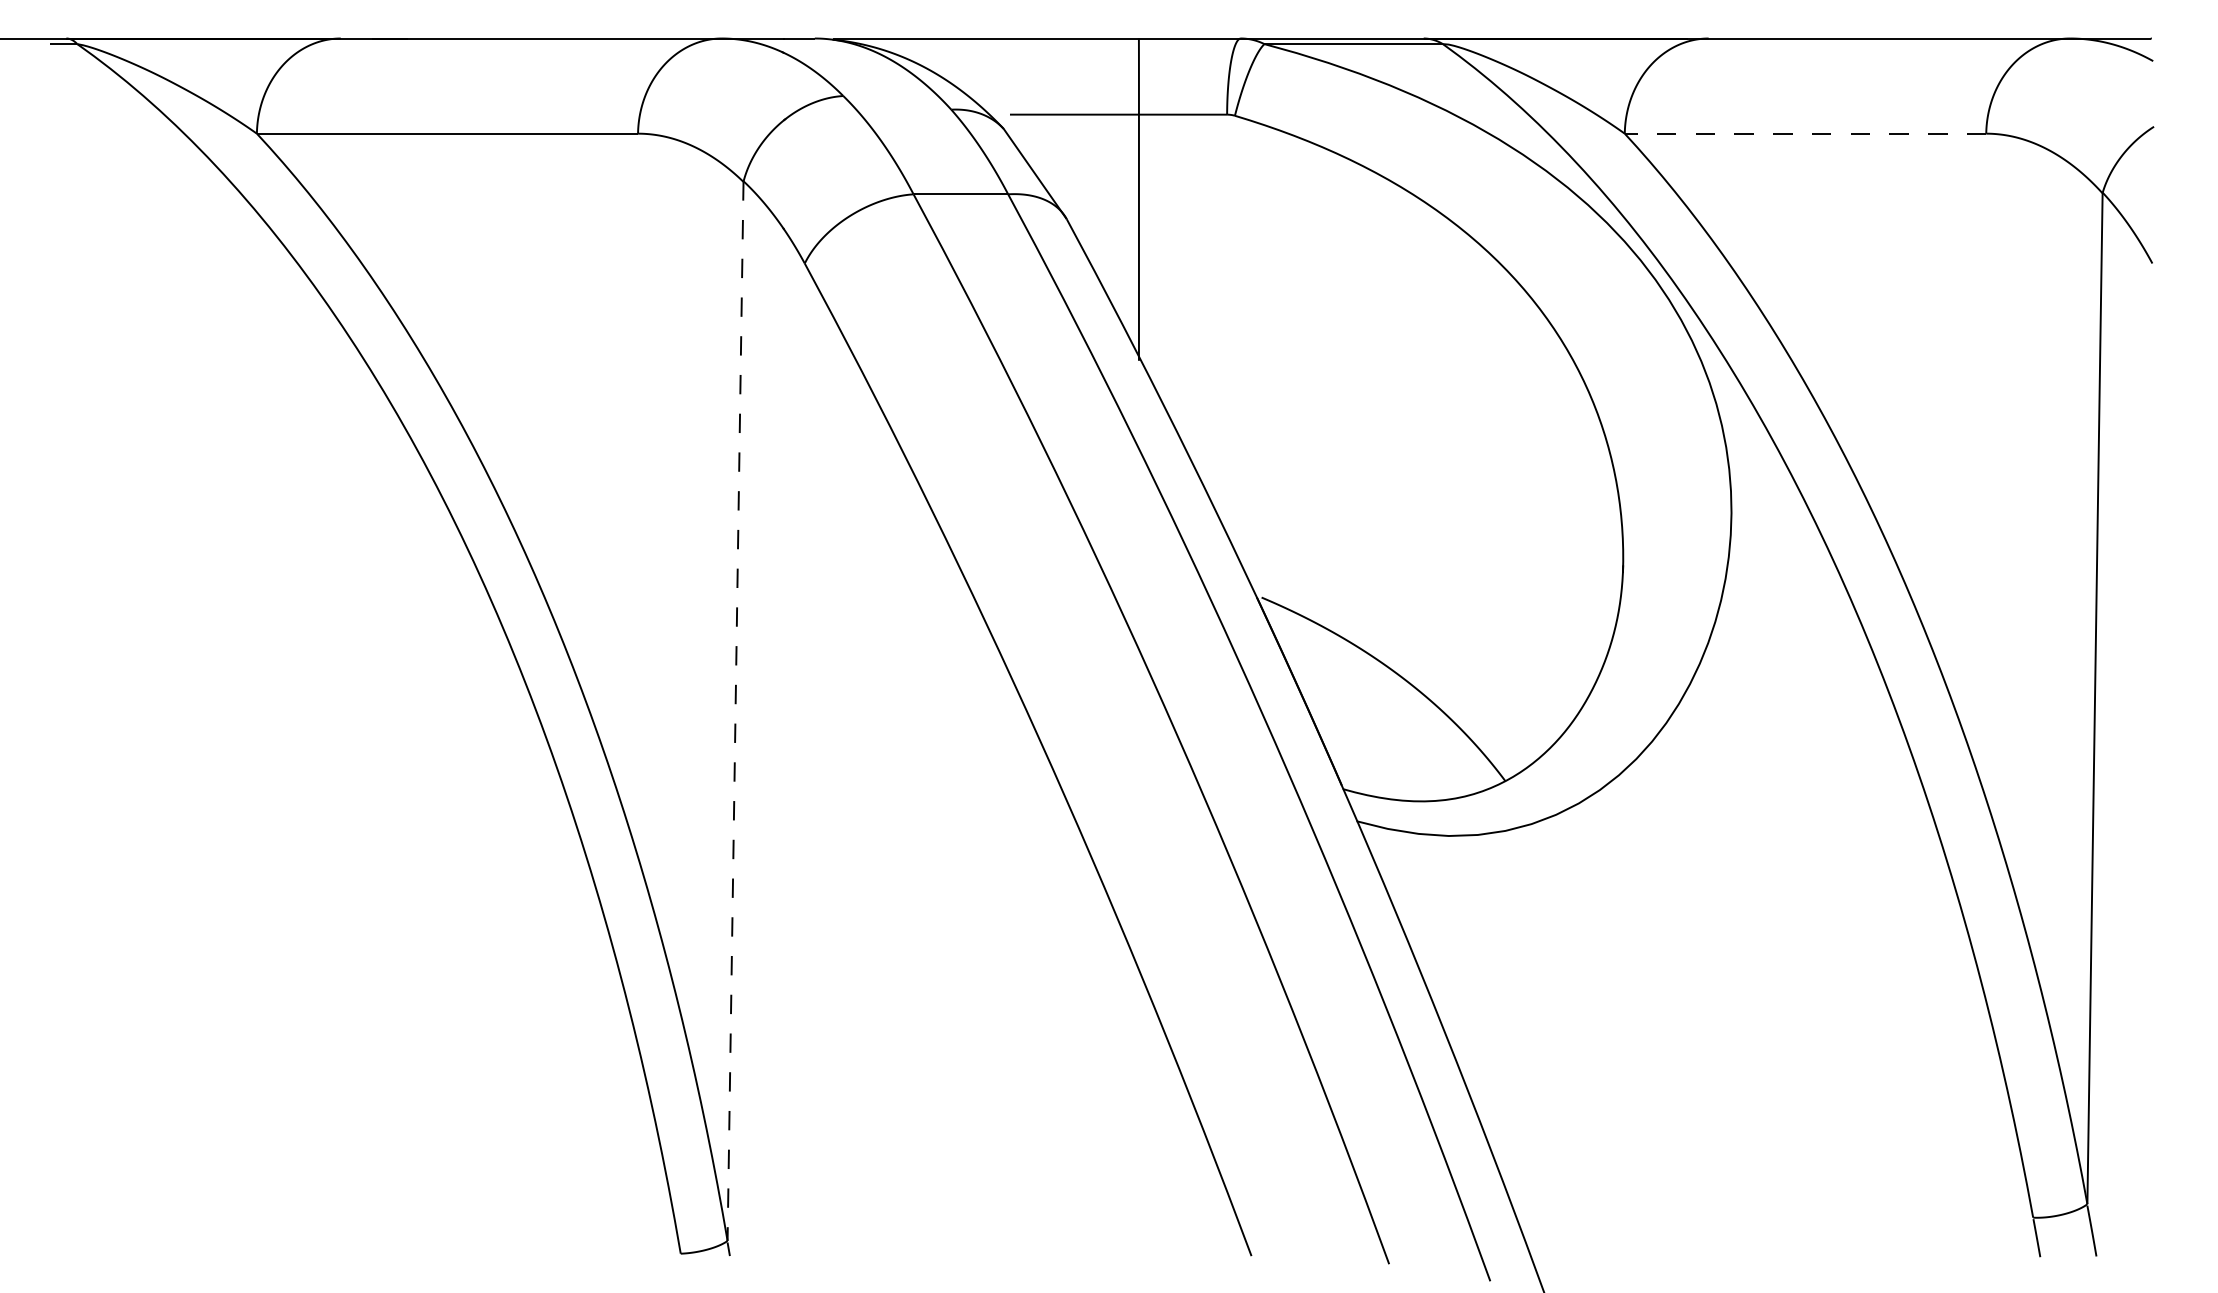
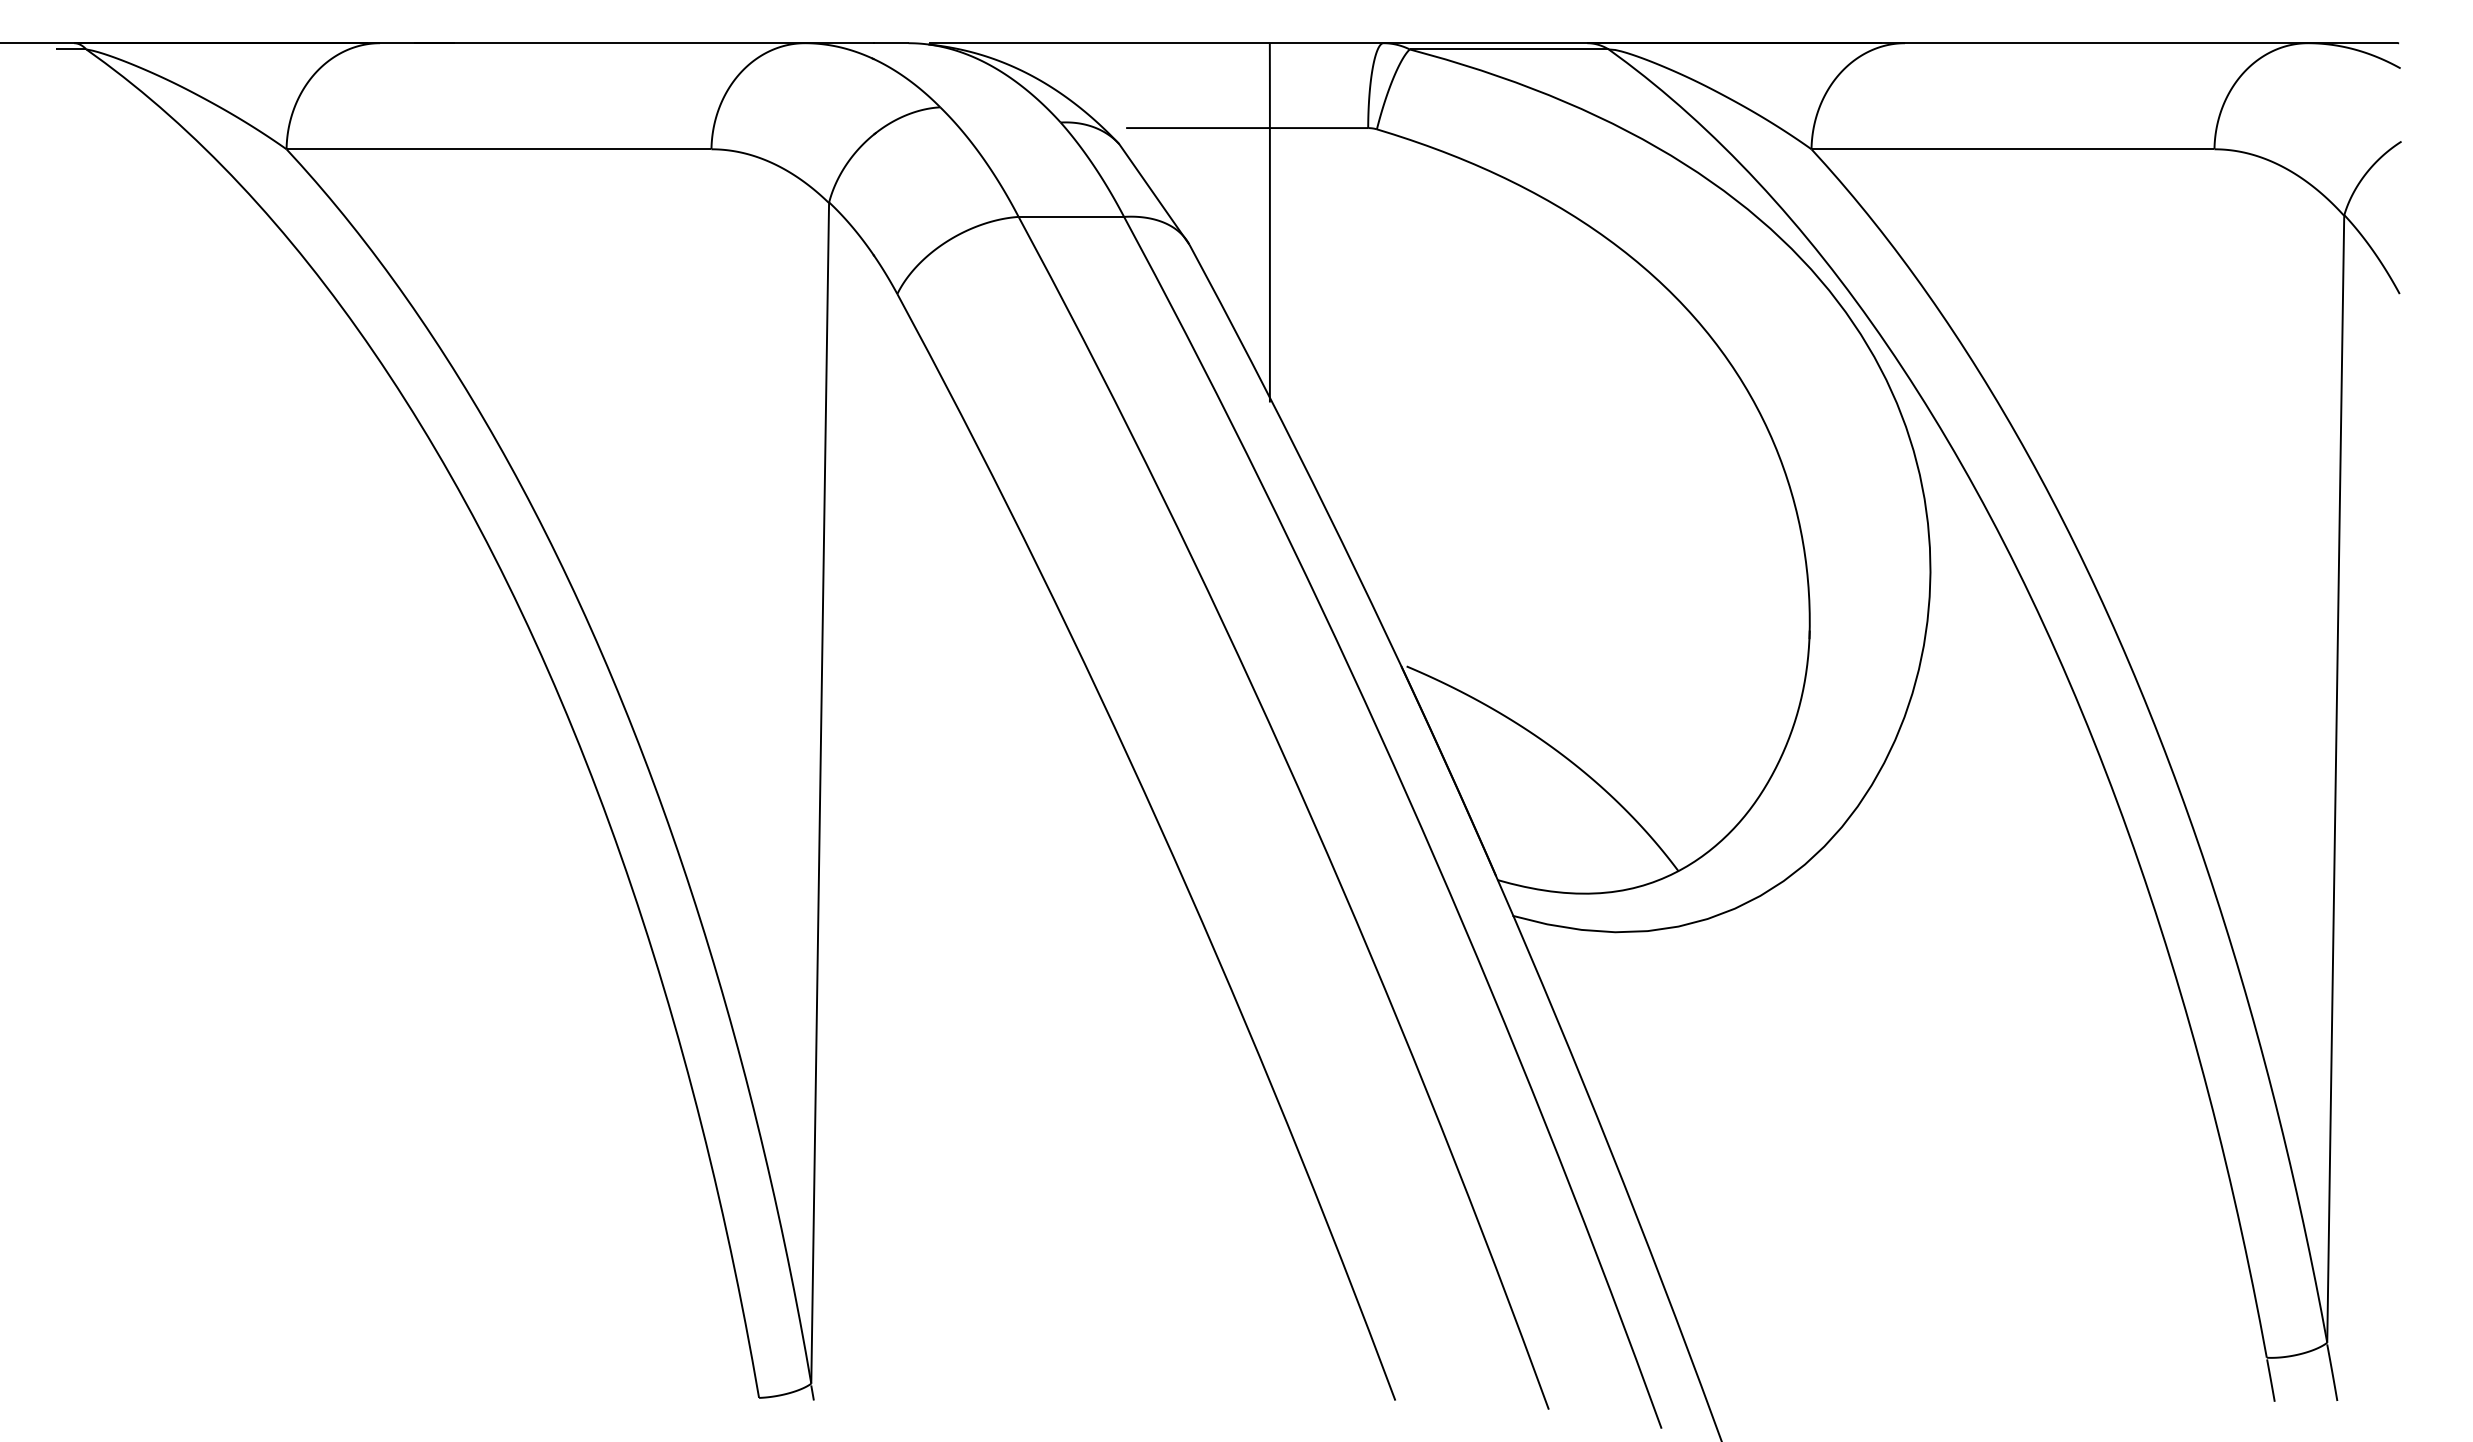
line: (1805, 133) -> (2012, 149), dashed -> solid
line: (735, 711) -> (820, 793), dashed -> solid

